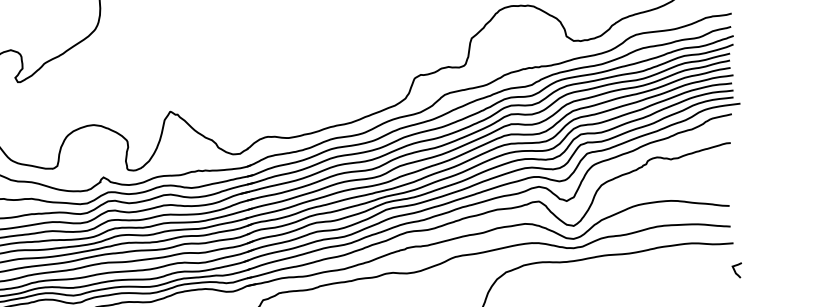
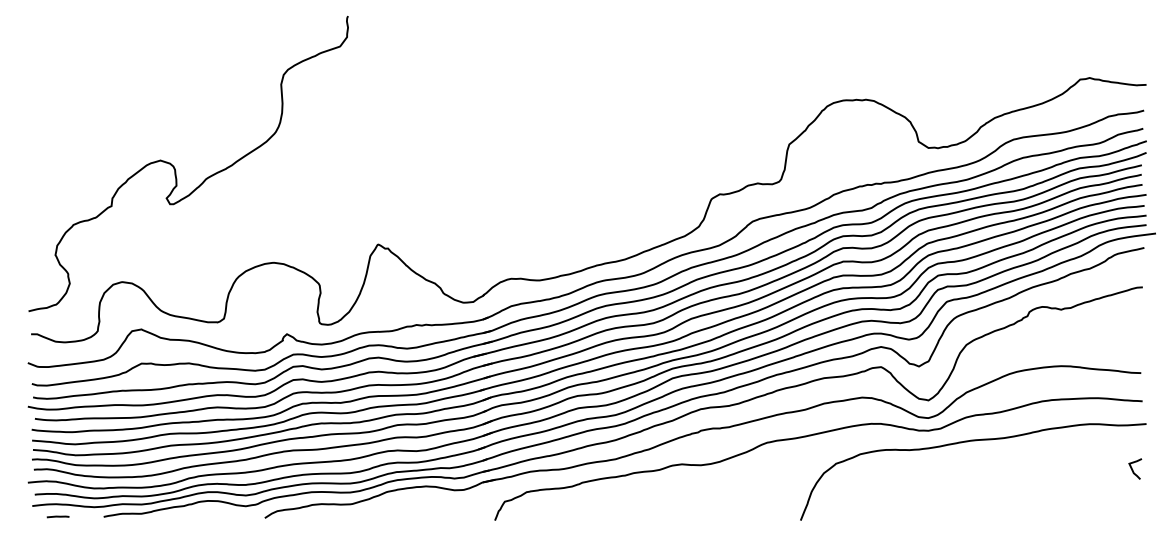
curve: (735, 270) -> (1133, 469), moved

